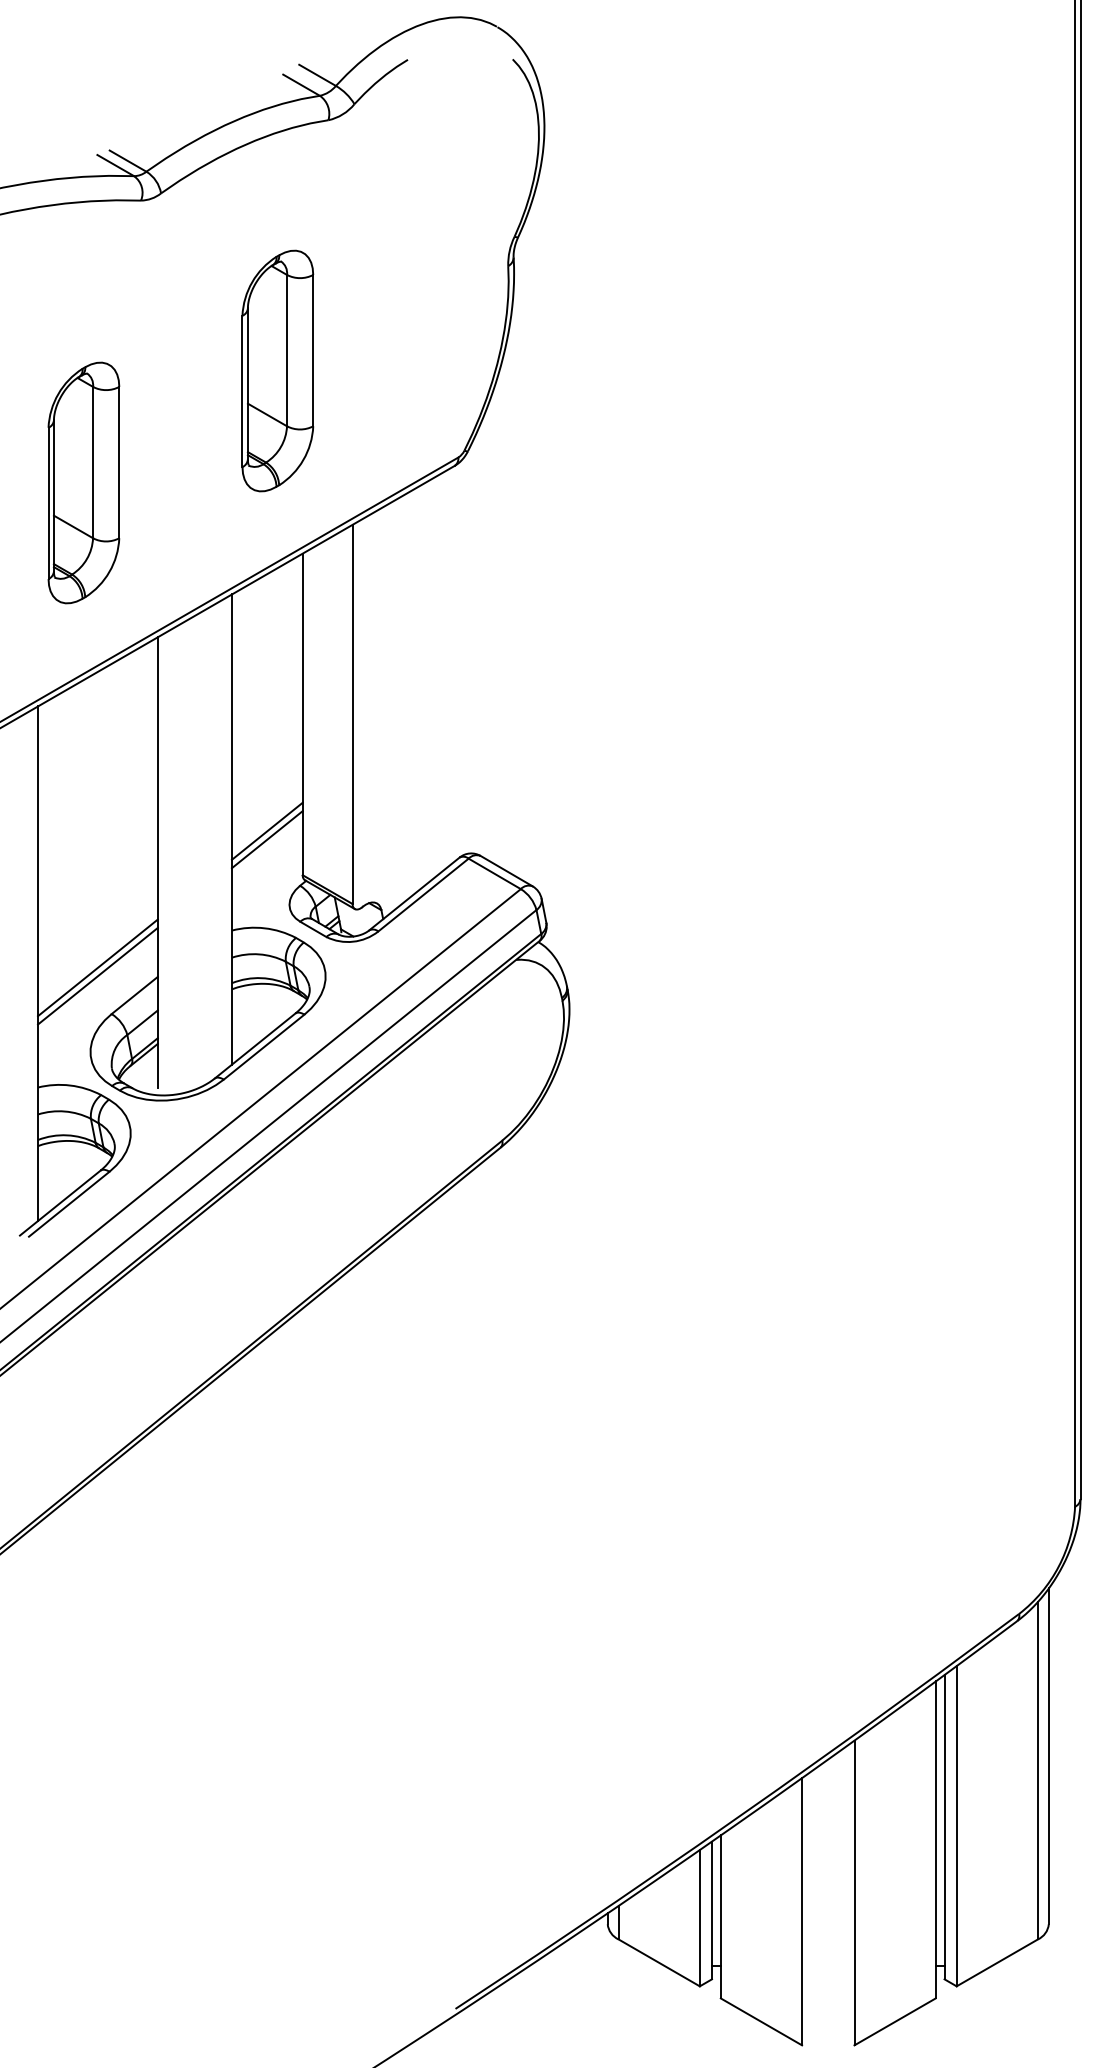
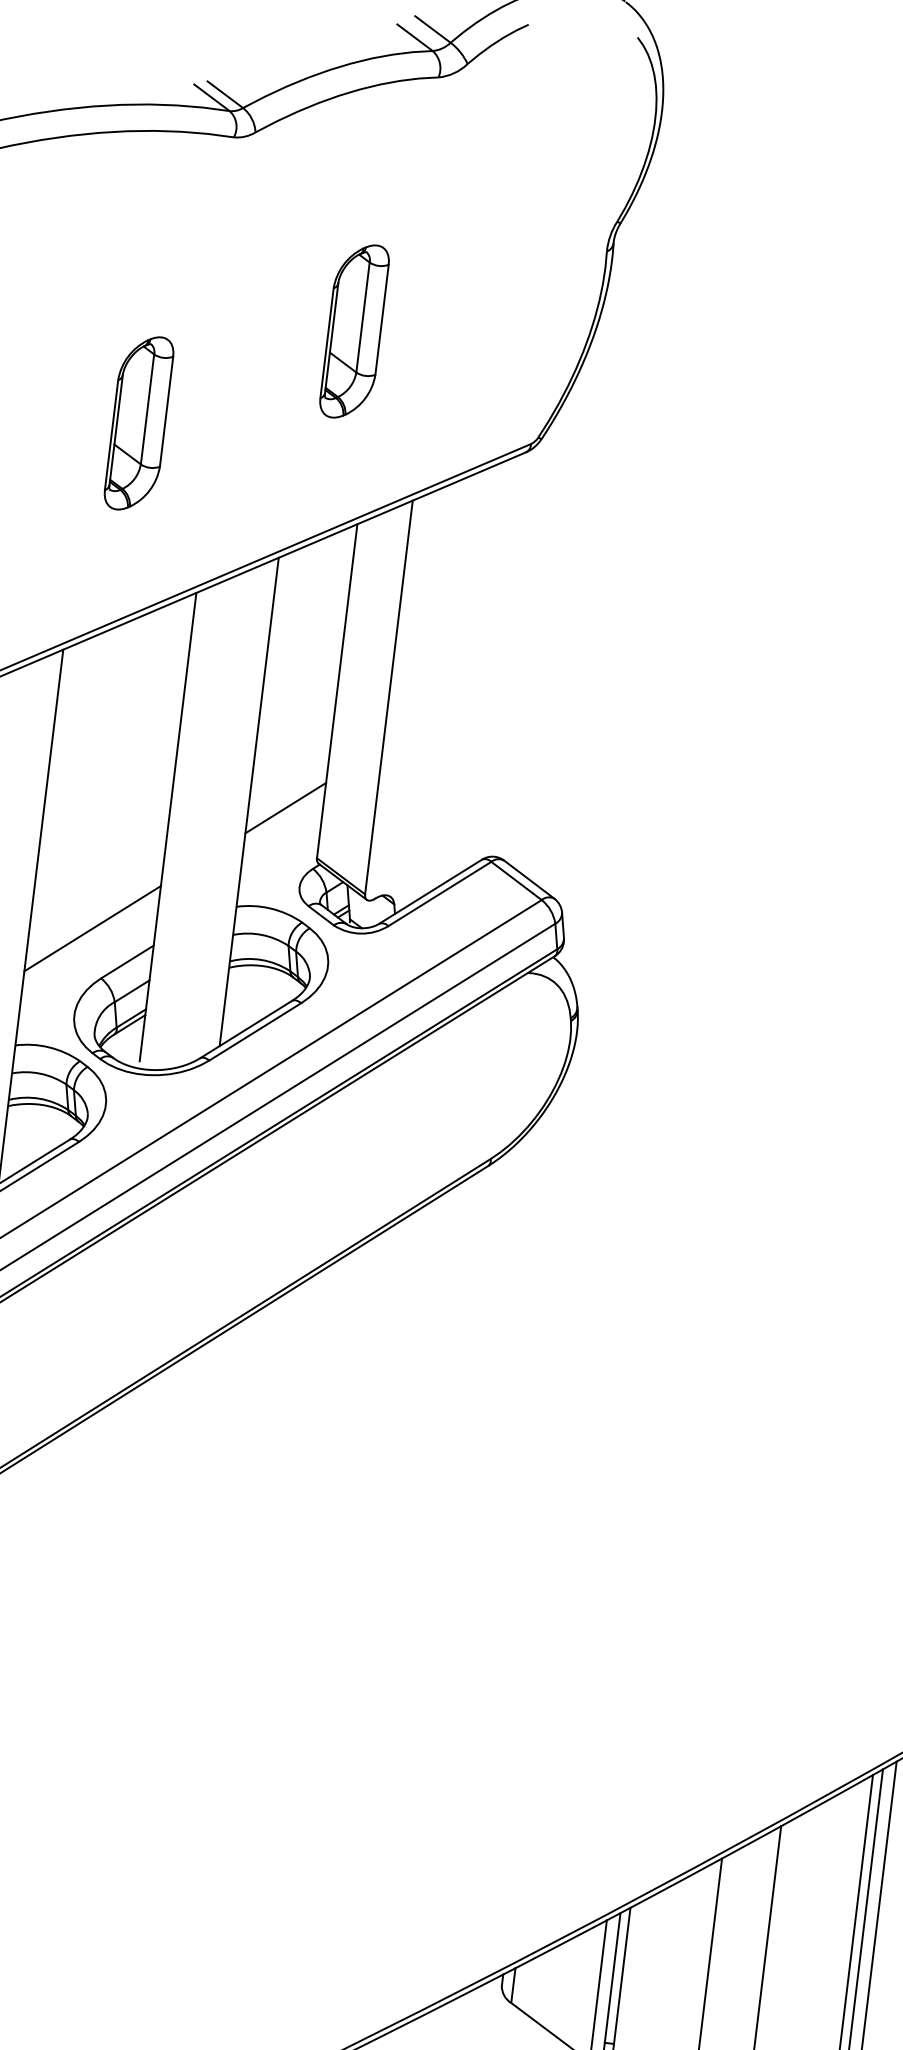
part: (277, 370) -> (354, 330), size x0.7
part: (83, 482) -> (138, 422), size x0.7
line: (266, 839) -> (283, 816), removed
line: (97, 975) -> (91, 936), removed

